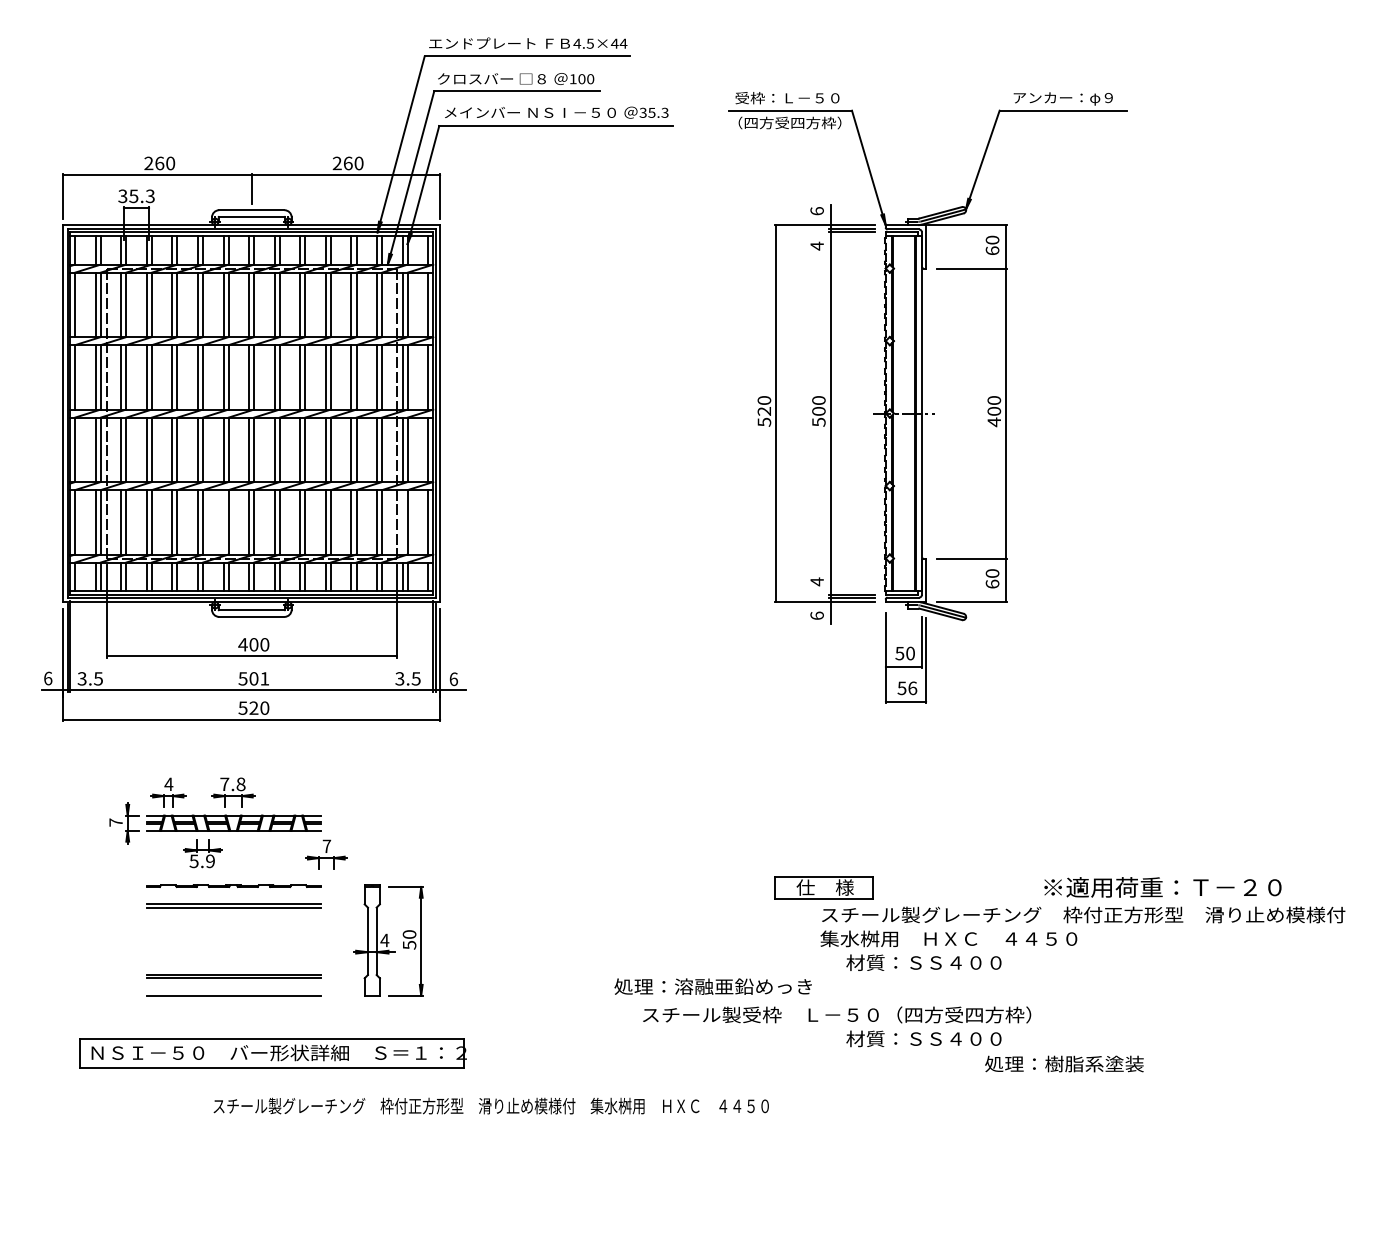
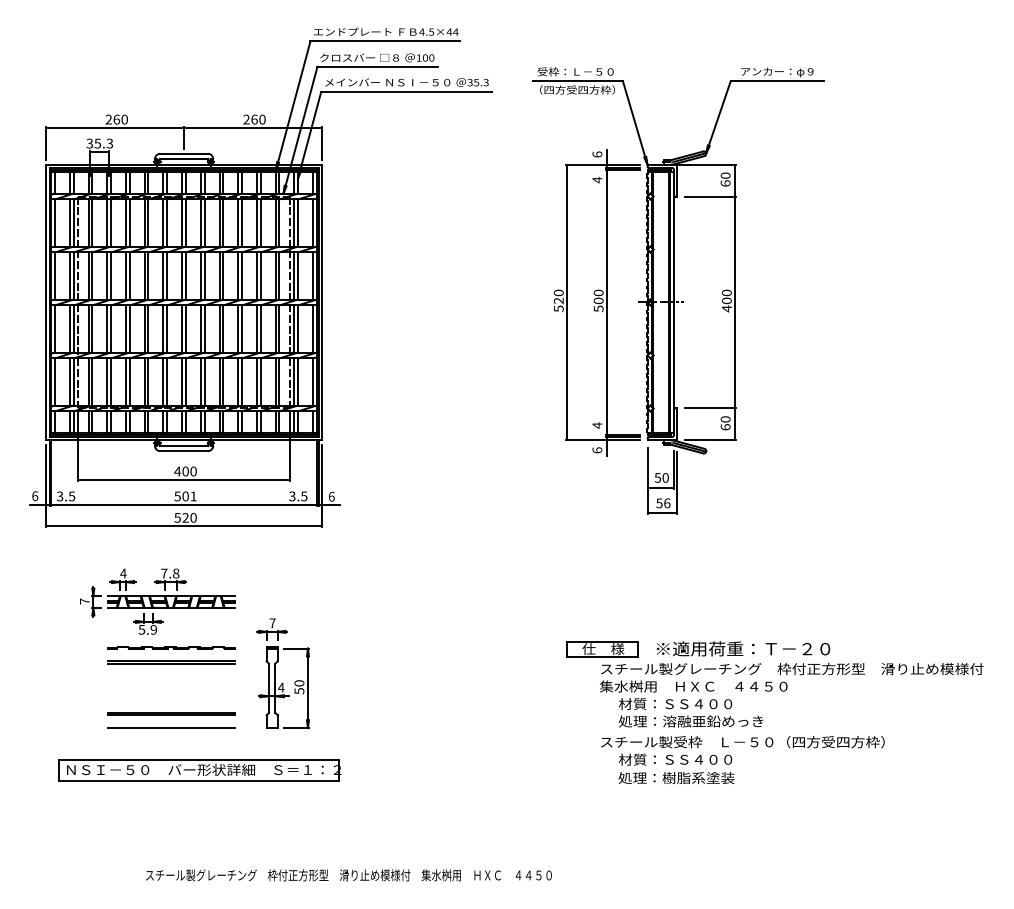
line: (223, 522) -> (163, 382), added
line: (402, 522) -> (294, 382), added
part: (326, 854) -> (272, 629), moved
text: (1162, 887) -> (743, 648), moved
text: (712, 986) -> (690, 721), moved
text: (837, 1014) -> (743, 741), moved
text: (1064, 1063) -> (676, 777), moved
text: (490, 1105) -> (348, 874), moved

